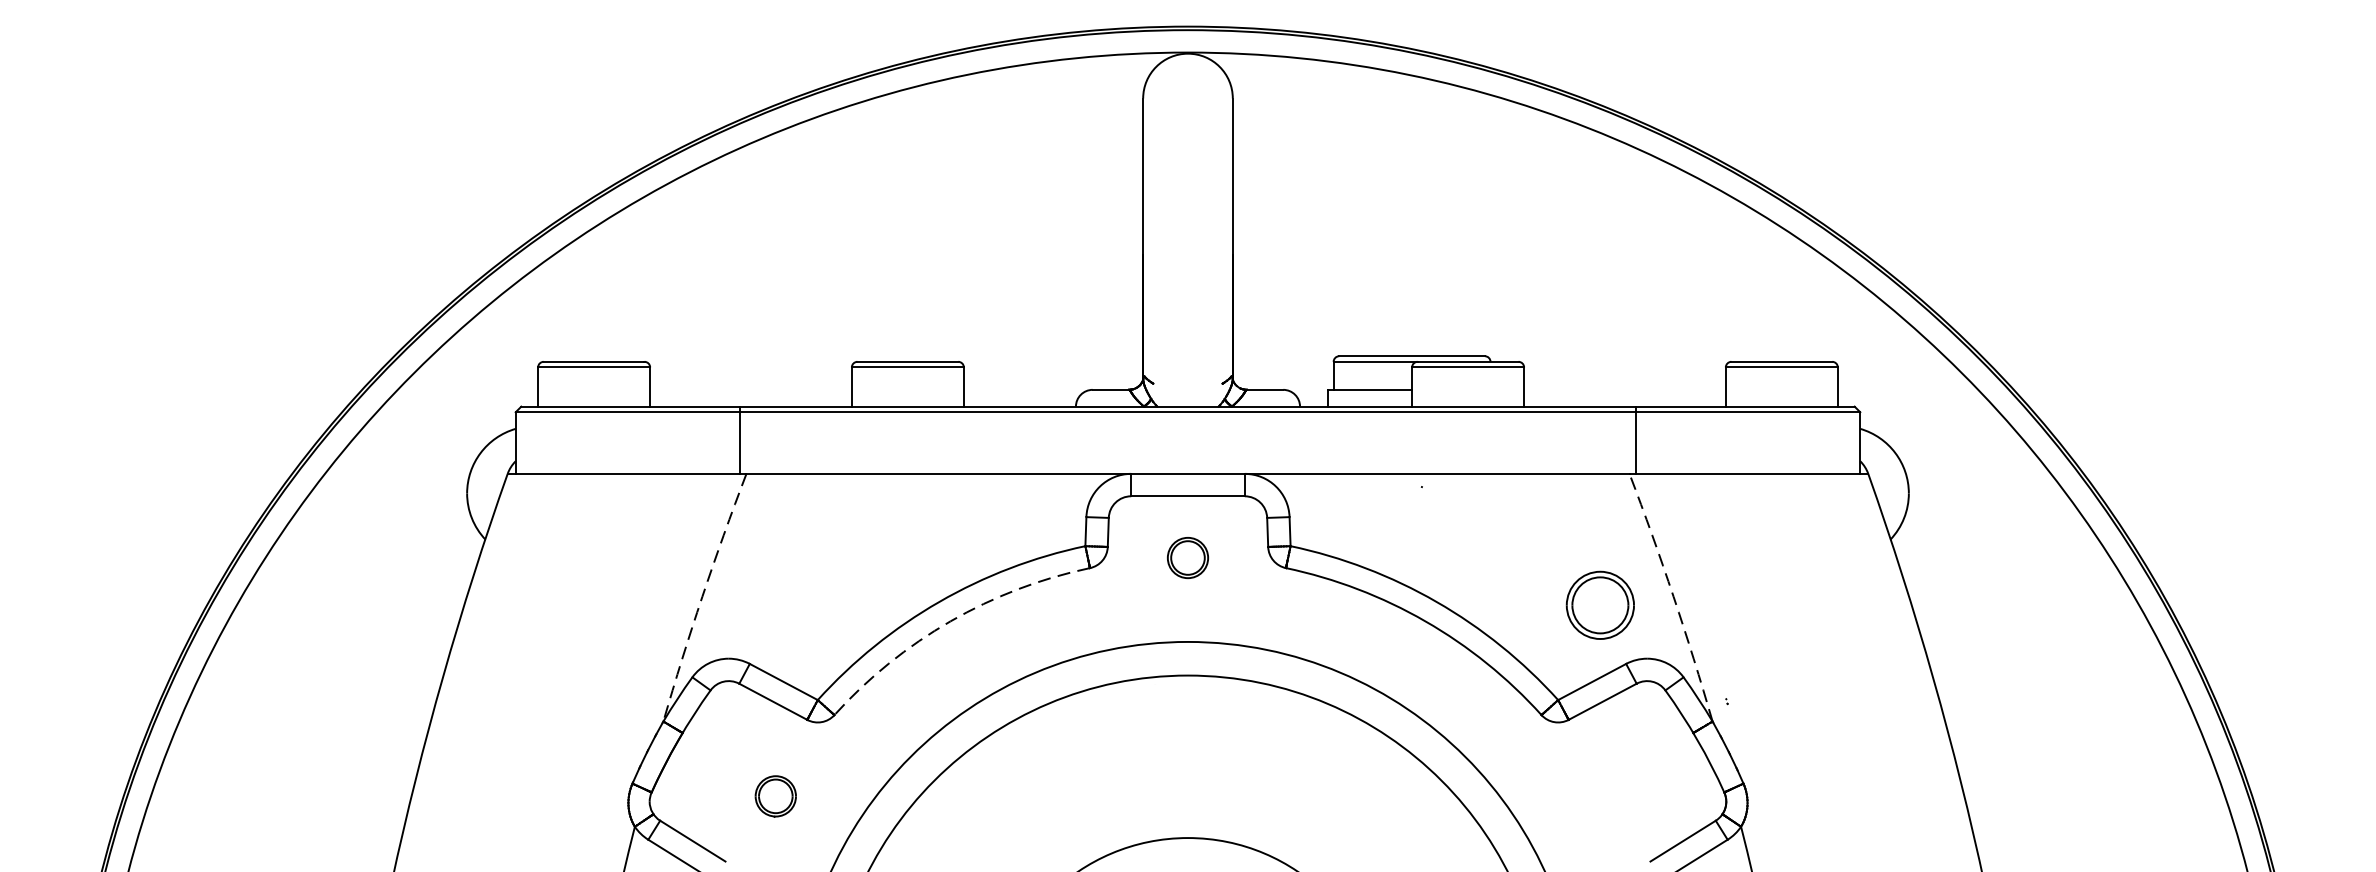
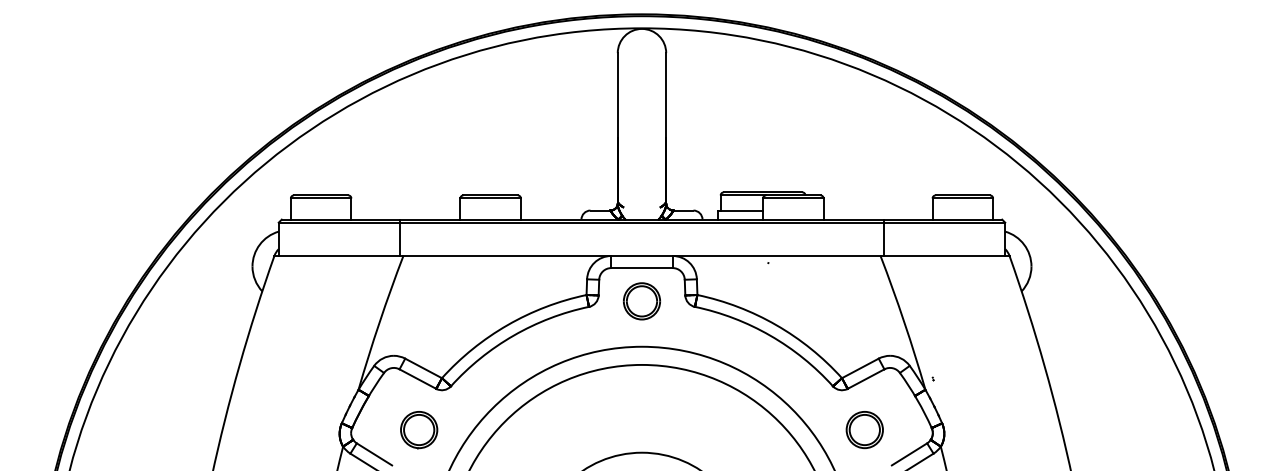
part: (1187, 558) -> (641, 301), size x1.67
arc: (702, 597) -> (379, 322), dashed -> solid
arc: (1673, 597) -> (904, 322), dashed -> solid
part: (1599, 606) -> (864, 430), moved
arc: (950, 621) -> (513, 335), dashed -> solid
part: (776, 796) -> (419, 430), size x1.67

